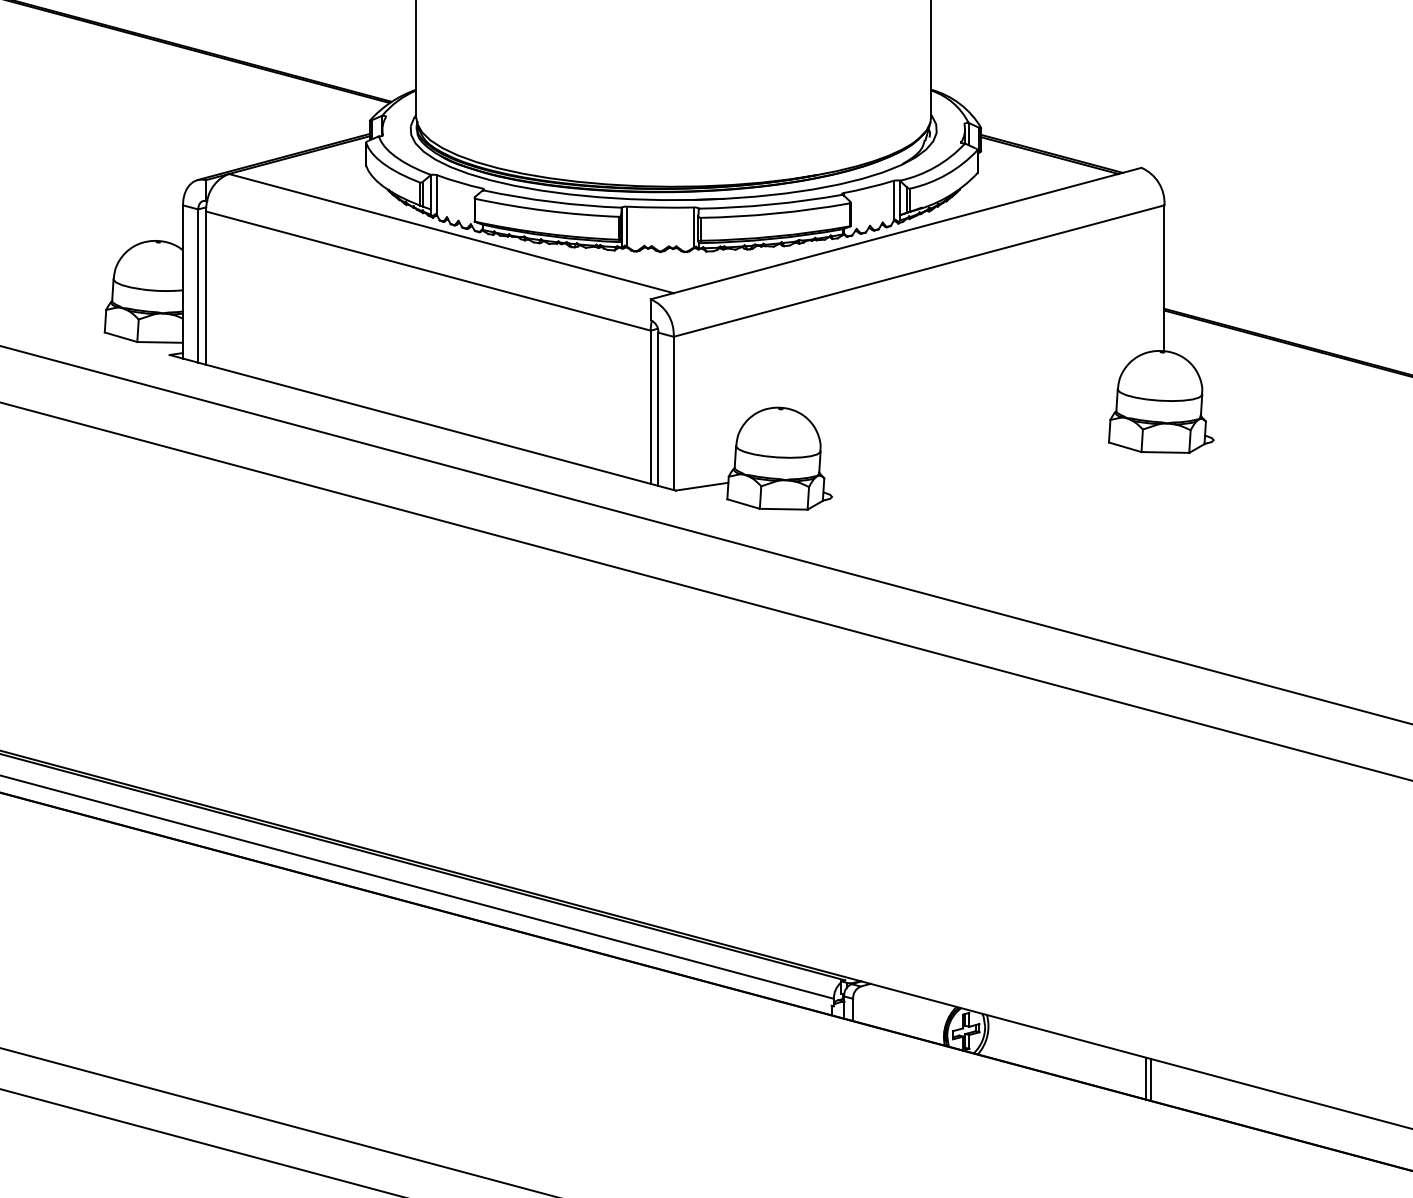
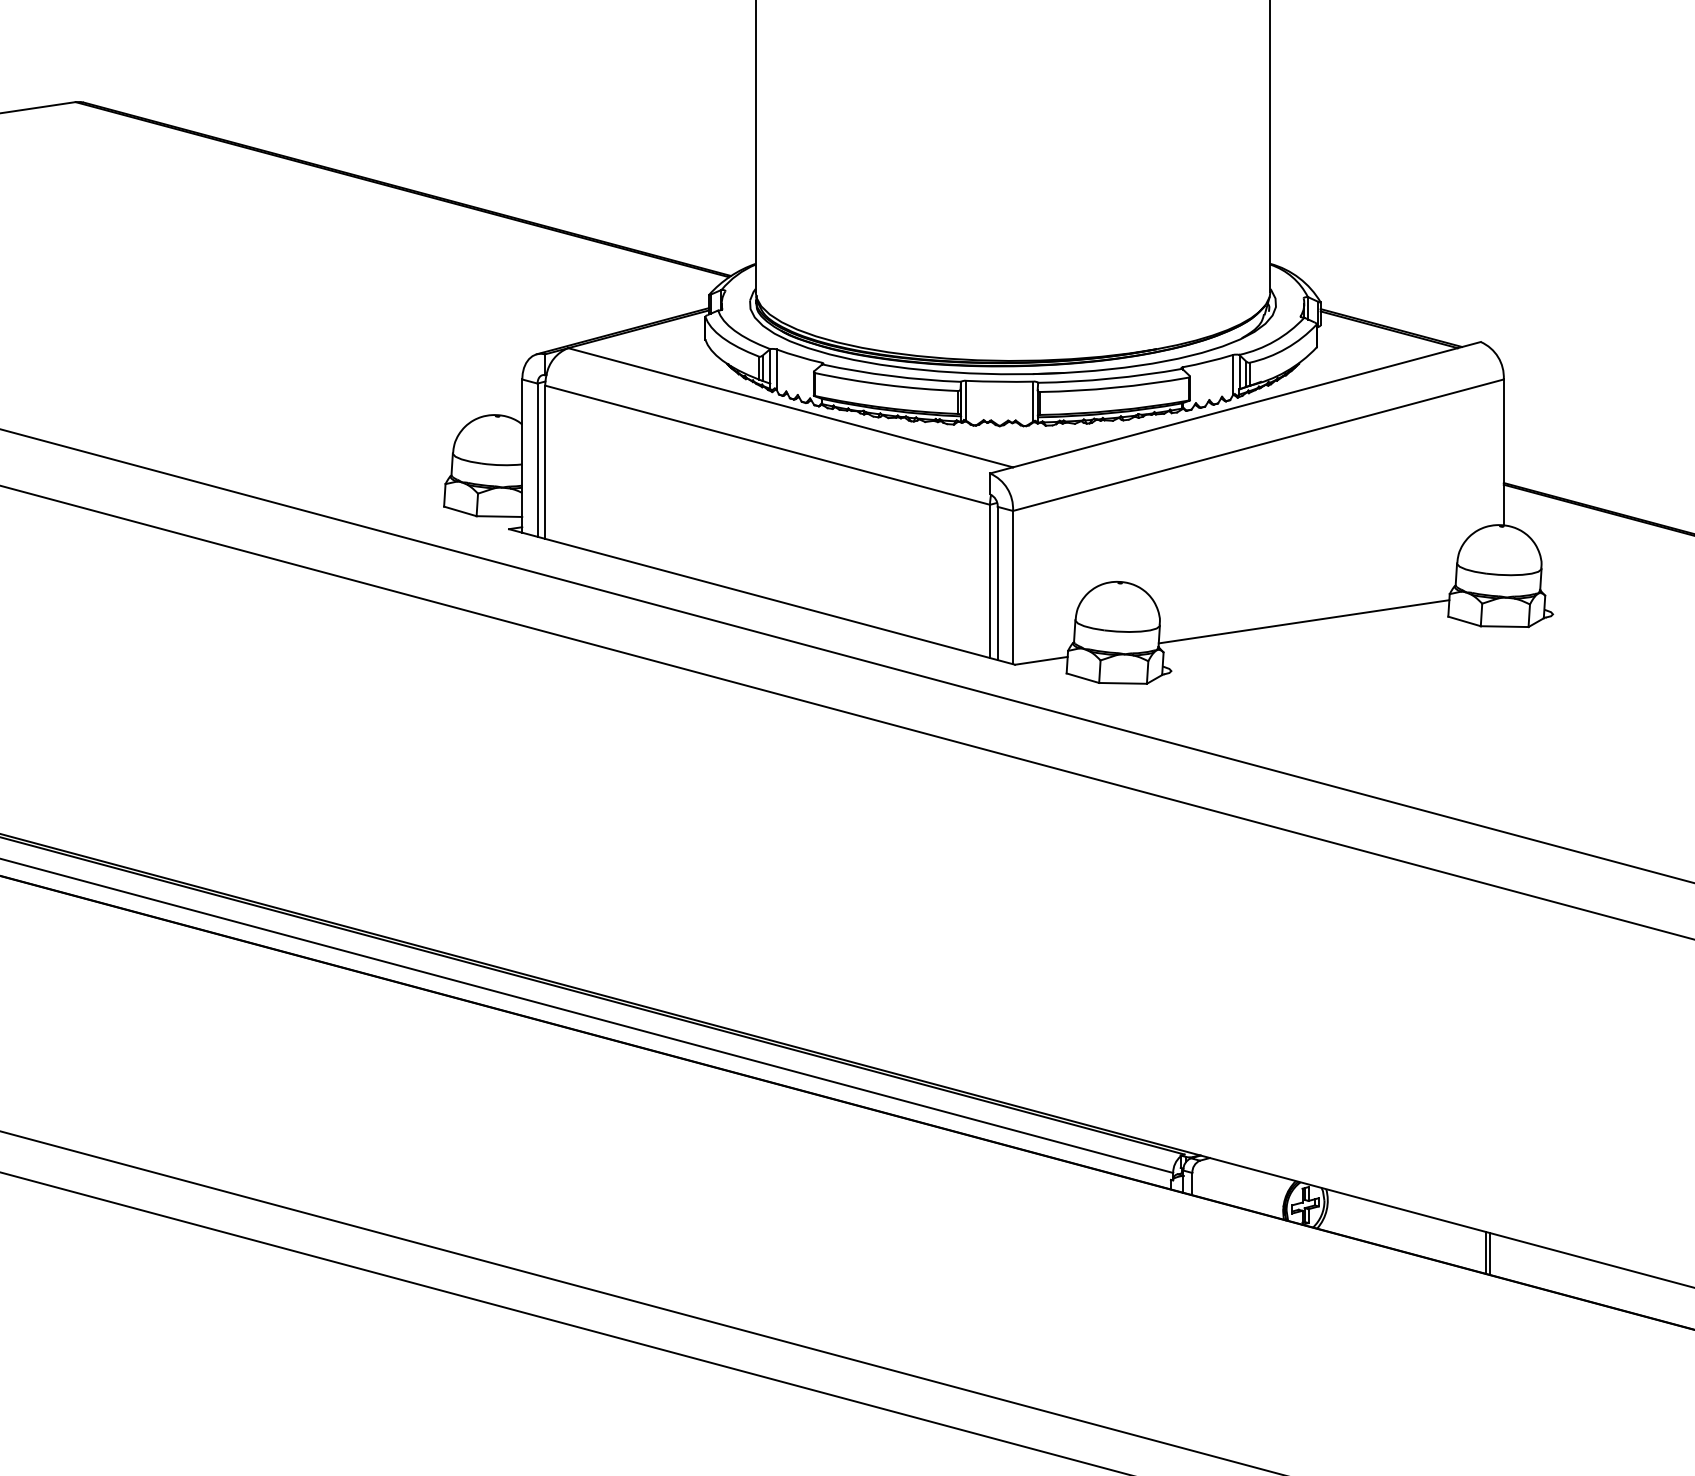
line: (964, 447) -> (1303, 621), added

